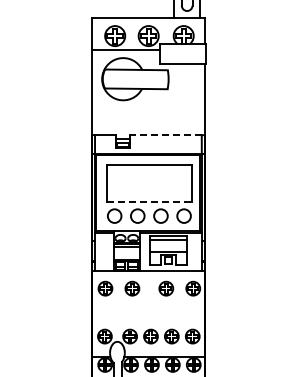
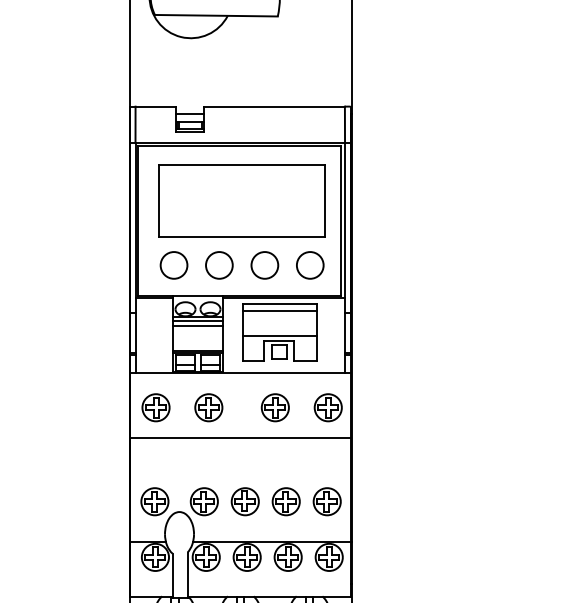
line: (165, 135) -> (273, 107), dashed -> solid
line: (149, 201) -> (242, 236), dashed -> solid
line: (148, 304) -> (240, 438), added

